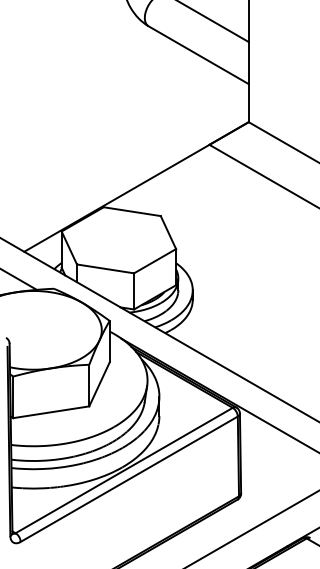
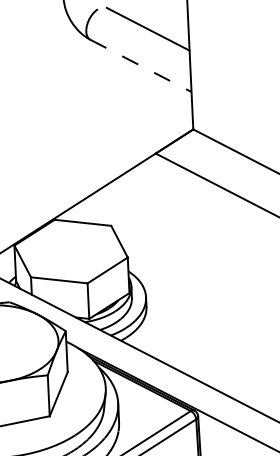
line: (198, 55) -> (140, 66), solid -> dashed

